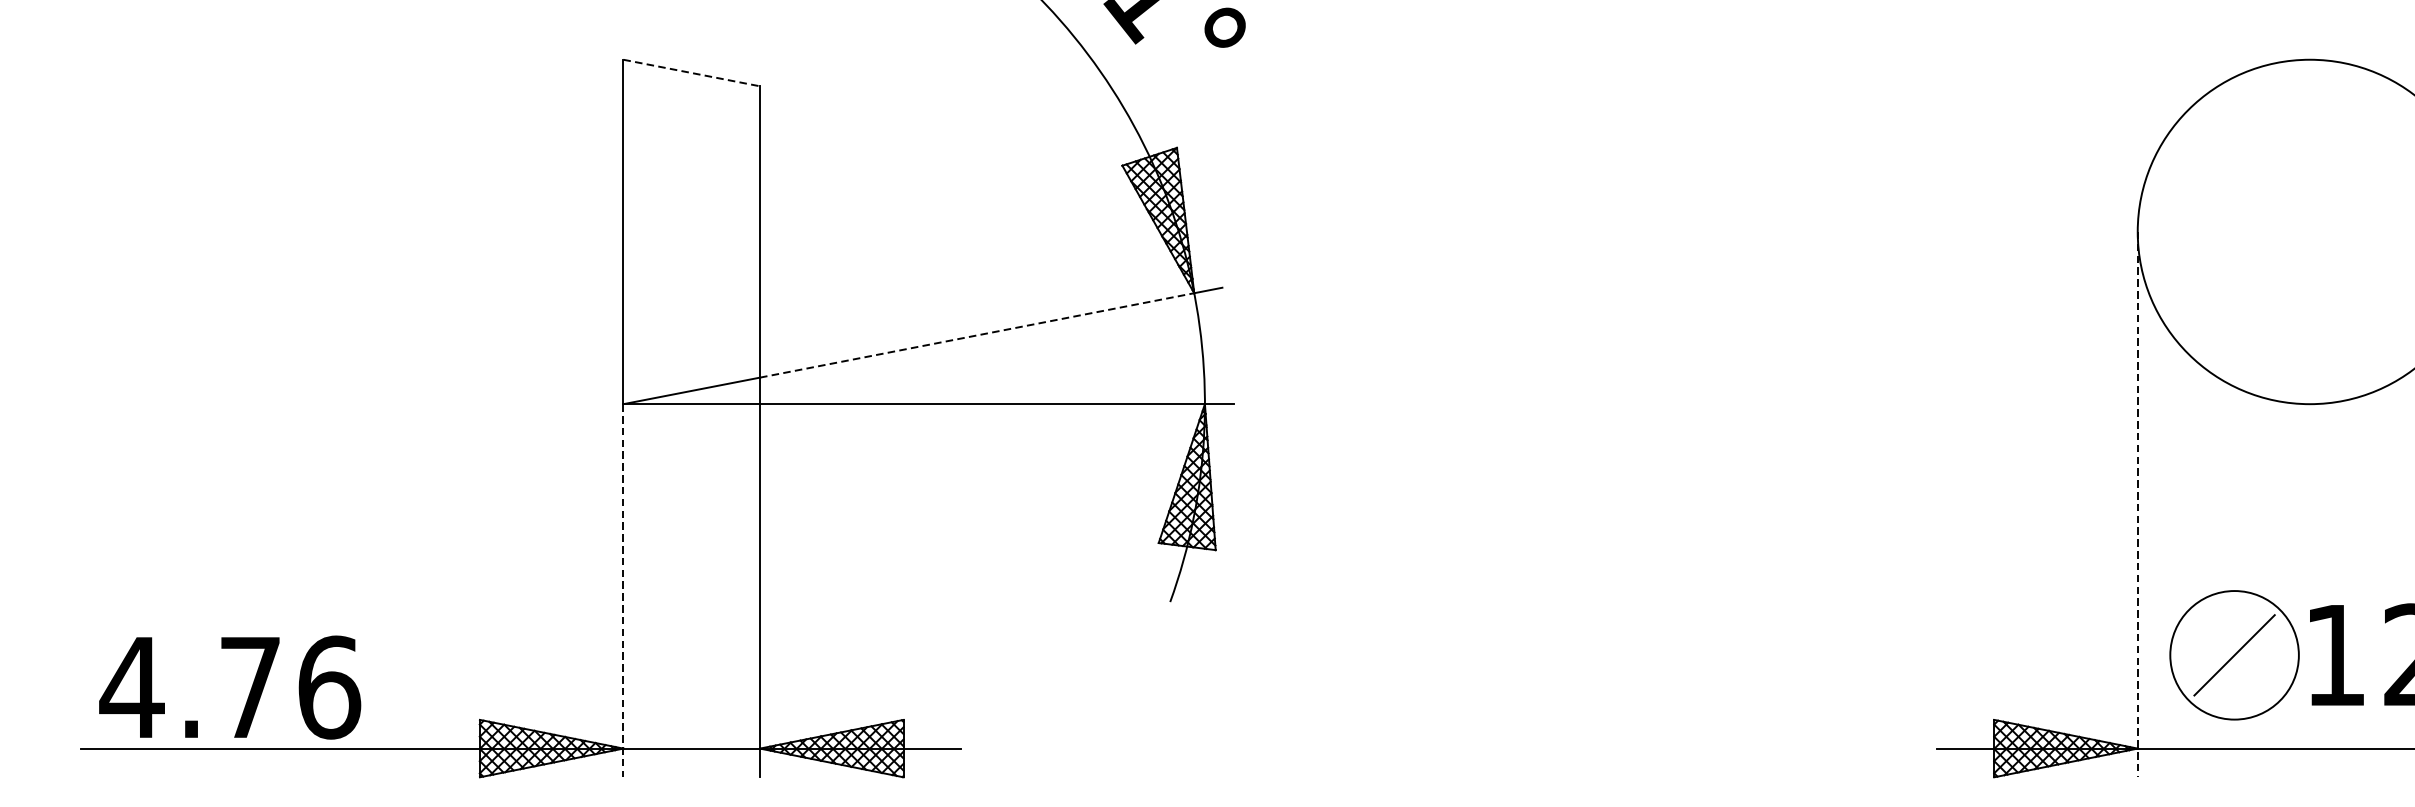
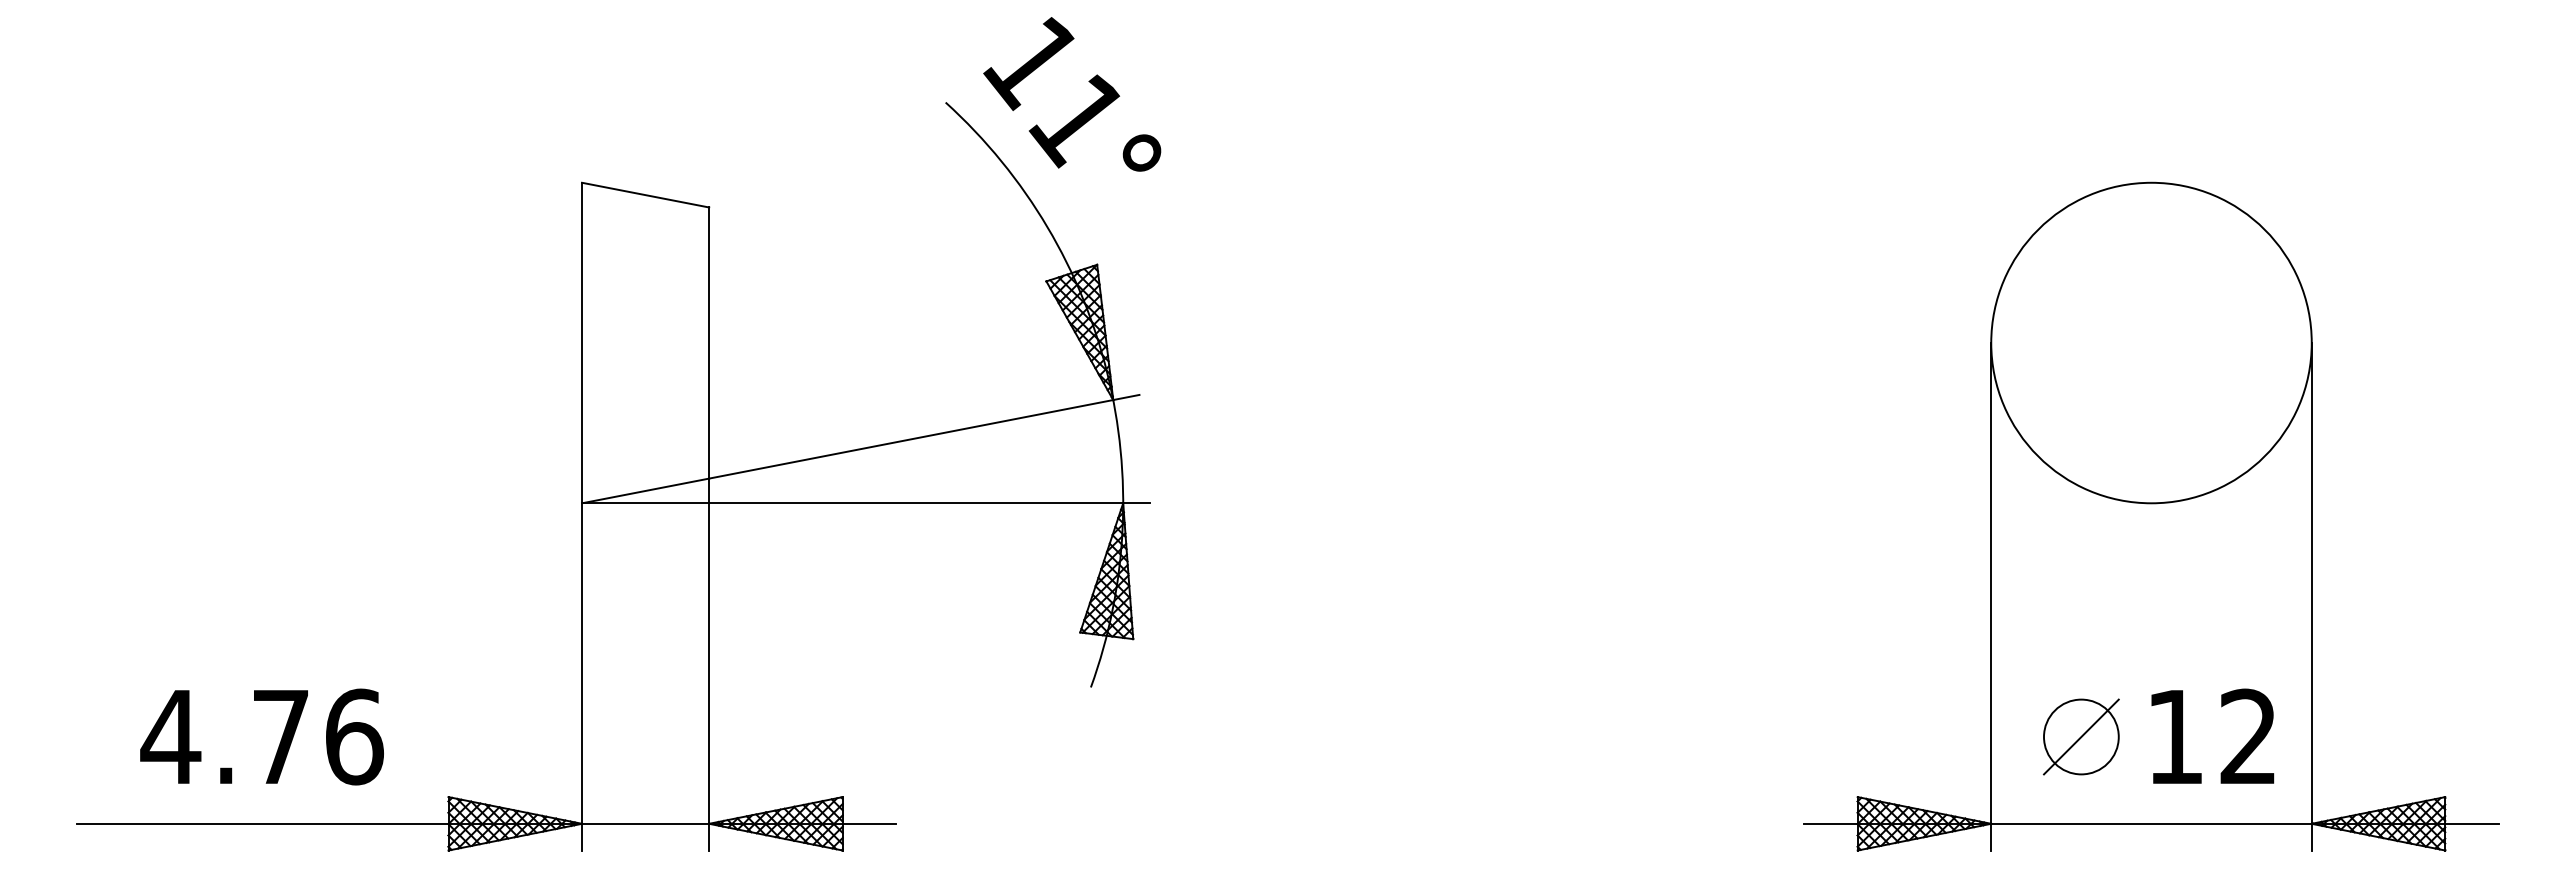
line: (691, 73) -> (645, 195), dashed -> solid
line: (977, 335) -> (911, 439), dashed -> solid
line: (2138, 504) -> (1991, 596), dashed -> solid
line: (623, 590) -> (582, 676), dashed -> solid
circle: (2233, 654) -> (2080, 736), size x0.62
text: (229, 687) -> (261, 736), moved

